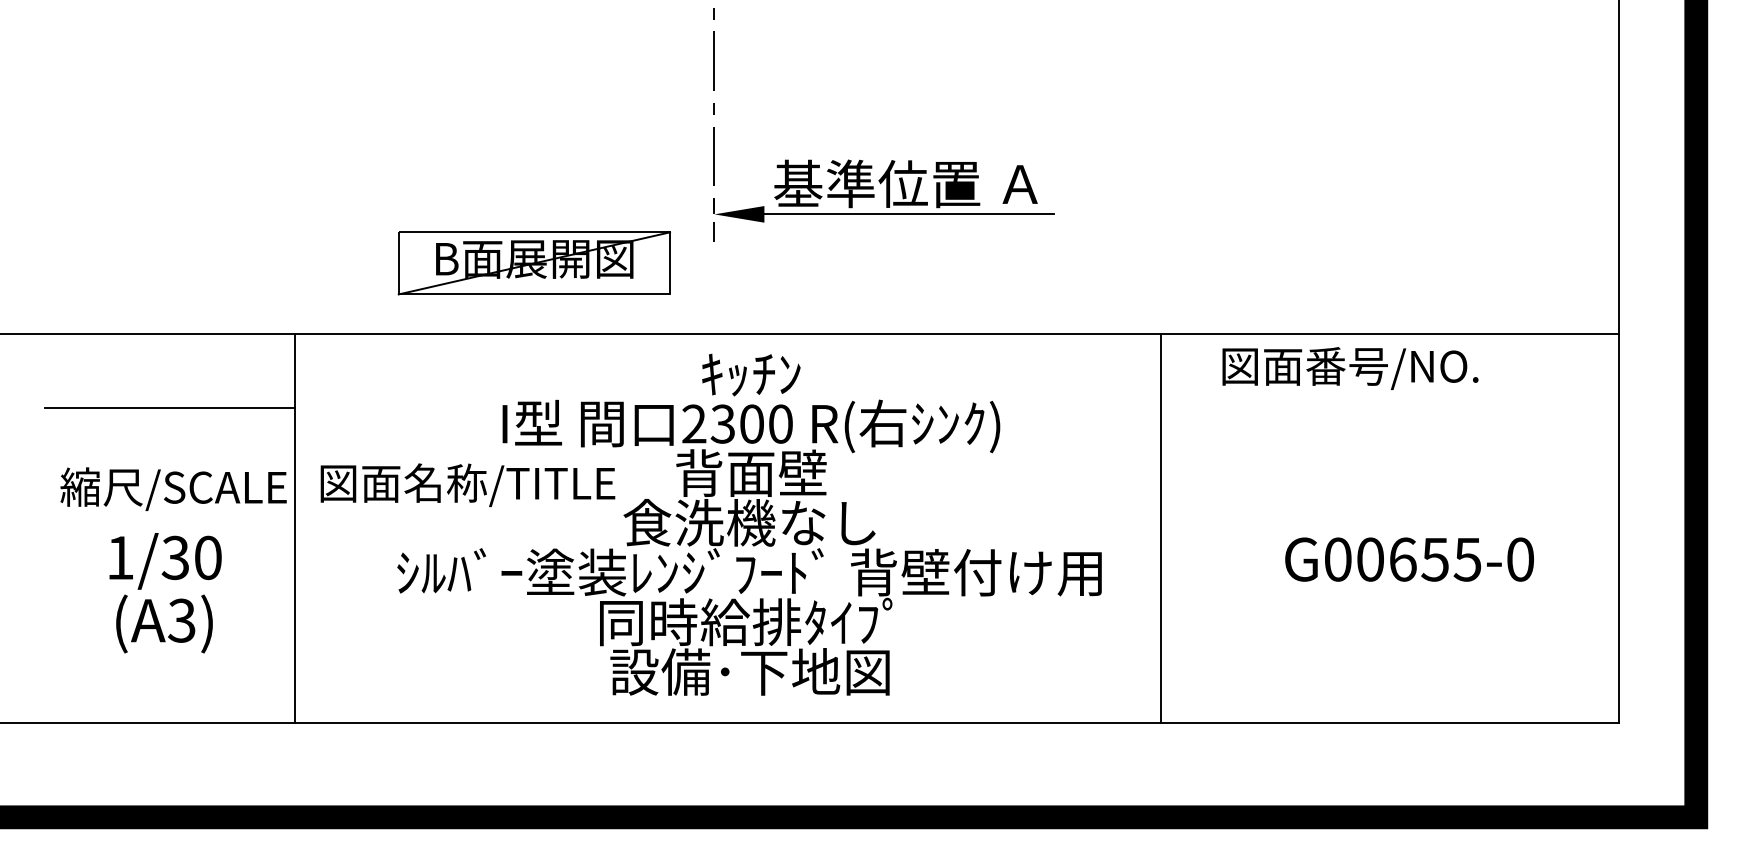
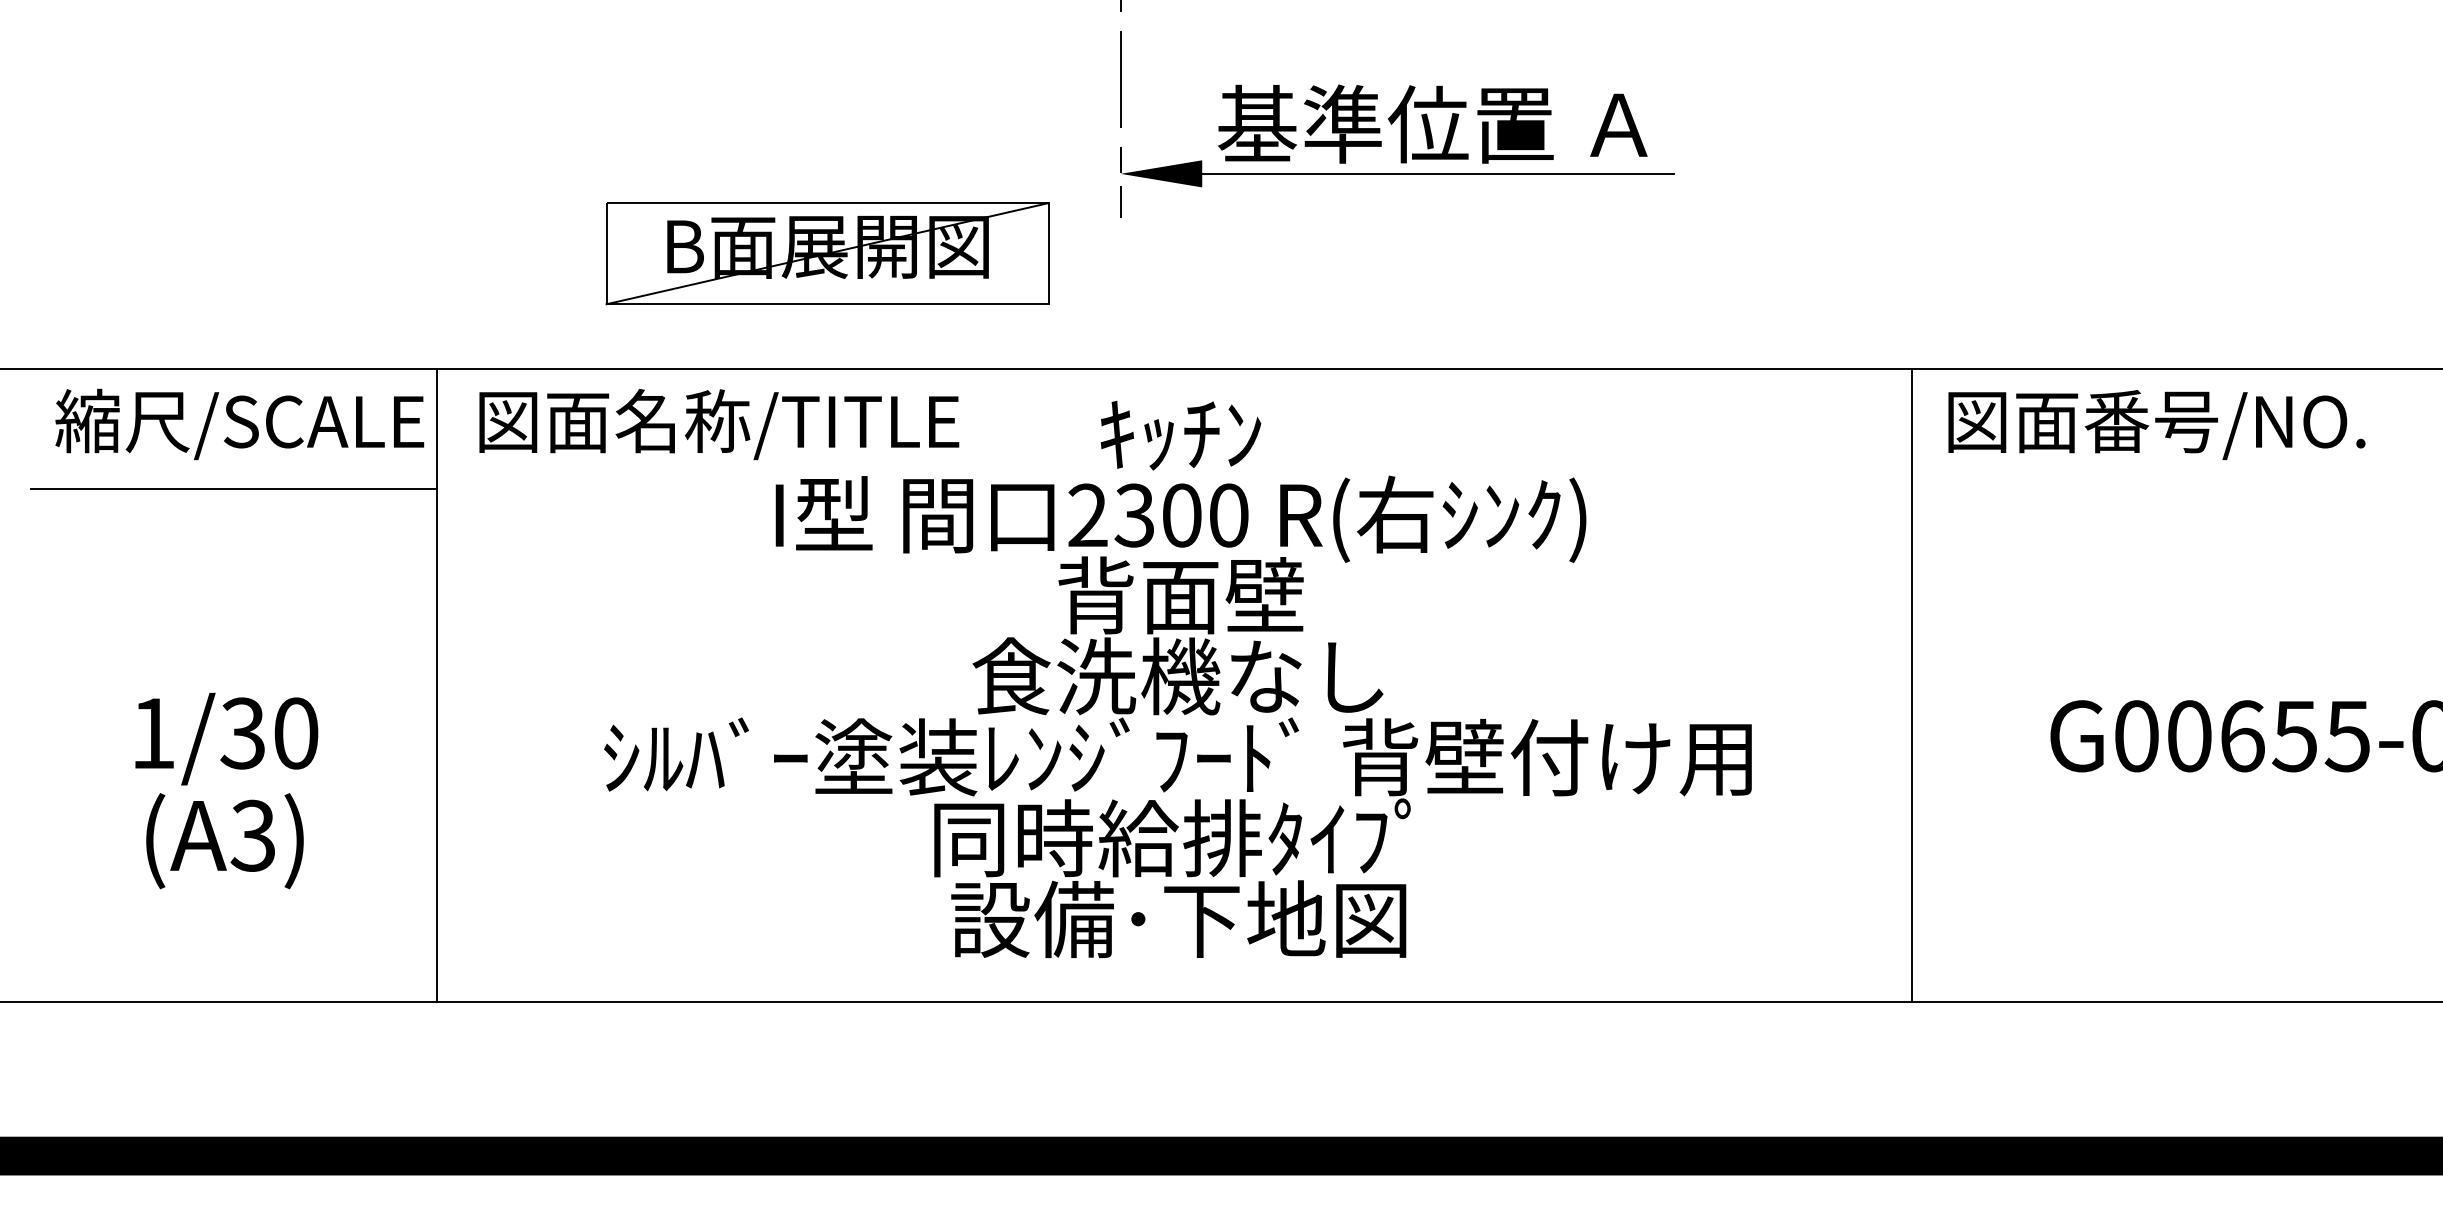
text: (467, 484) -> (718, 423), moved
text: (173, 488) -> (239, 423), moved
line: (1160, 528) -> (1910, 685), moved

